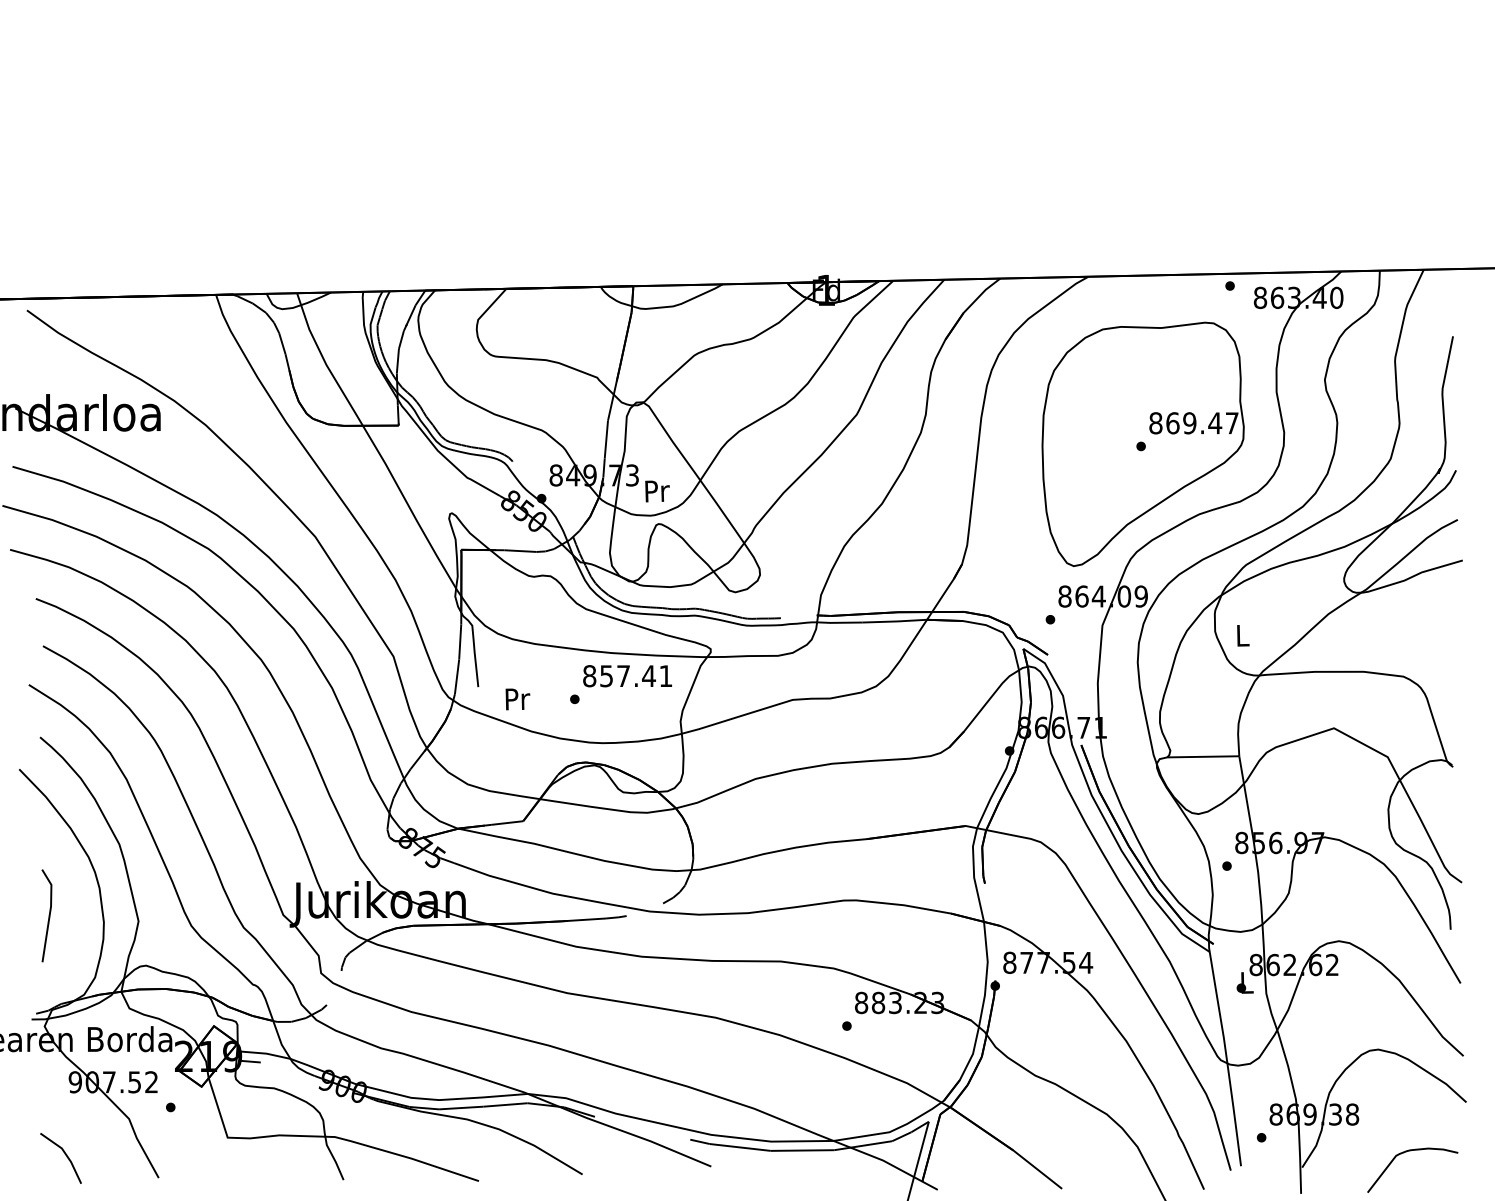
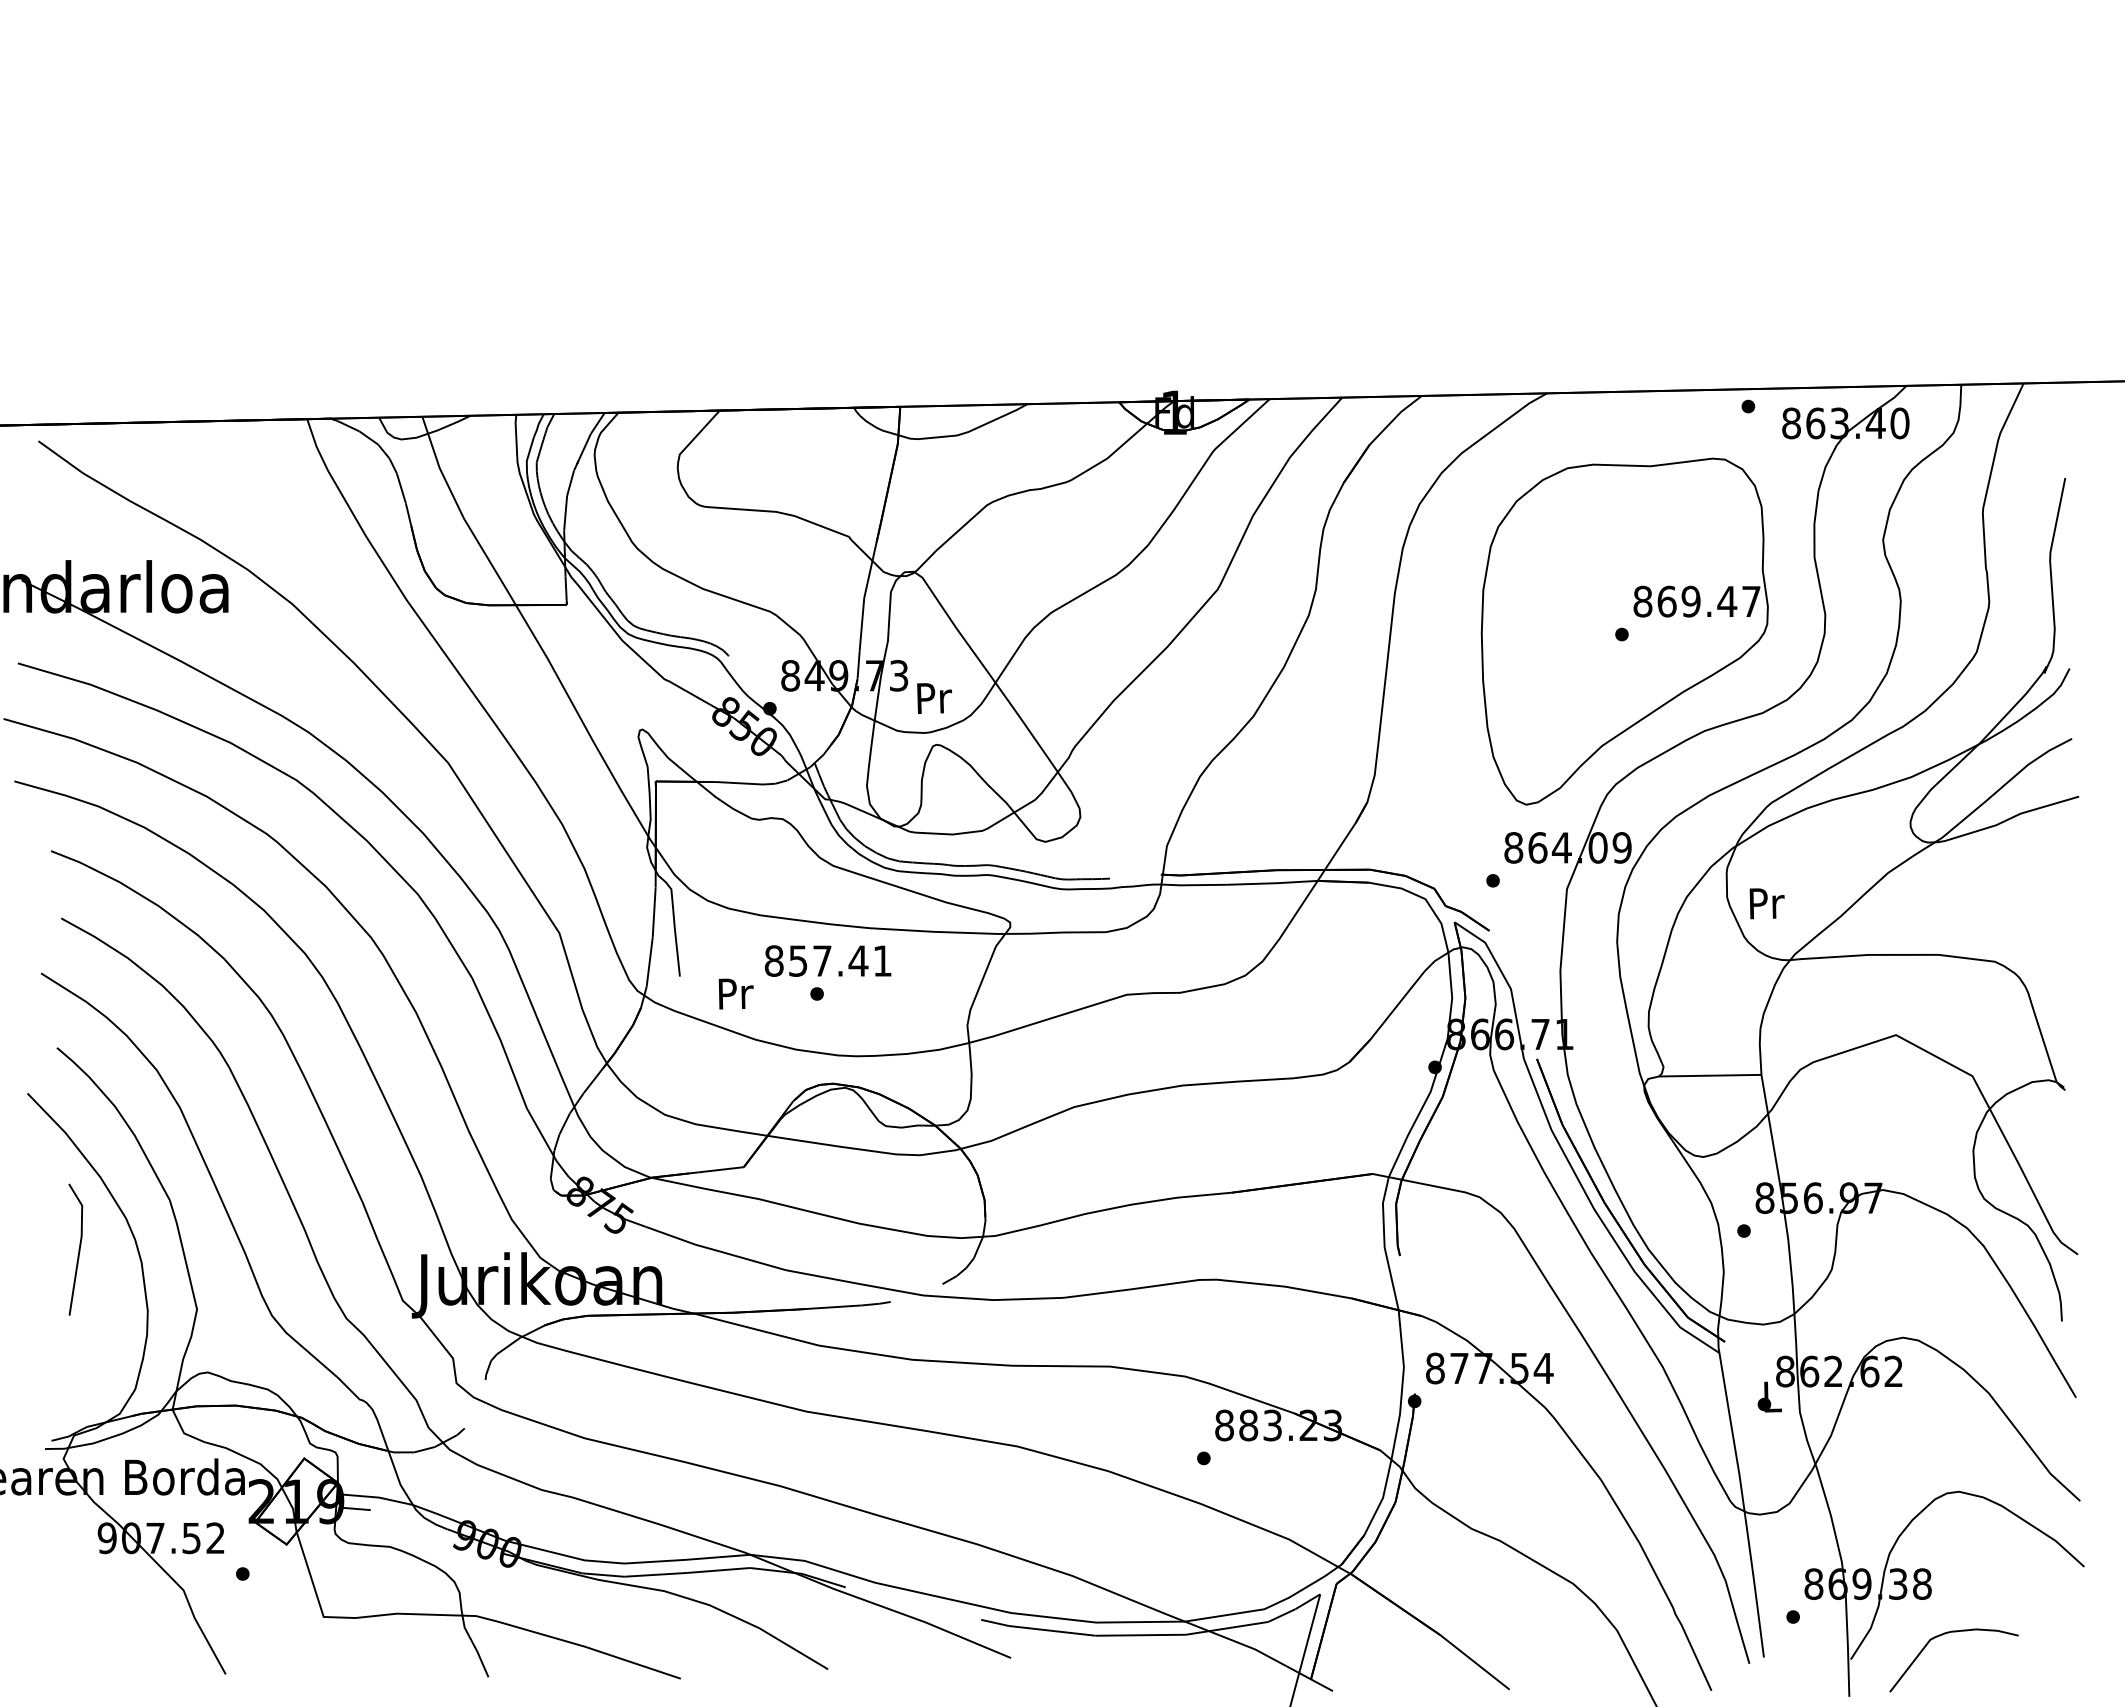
text: (1242, 635) -> (1766, 903), L -> Pr
text: (627, 675) -> (827, 960), moved
line: (48, 915) -> (78, 1249), moved
curve: (1406, 1152) -> (1945, 1634), moved
line: (65, 1155) -> (93, 1642), removed

